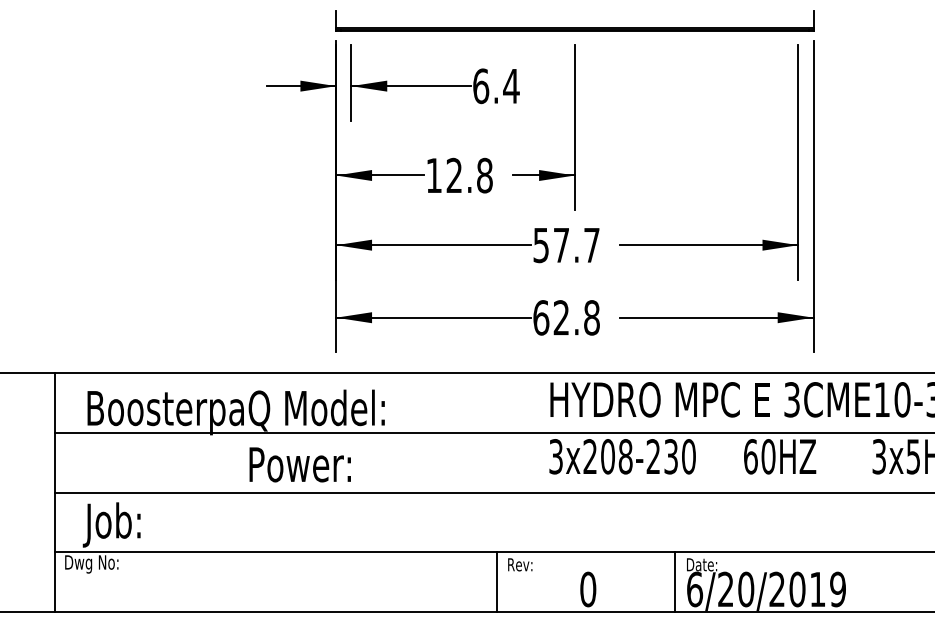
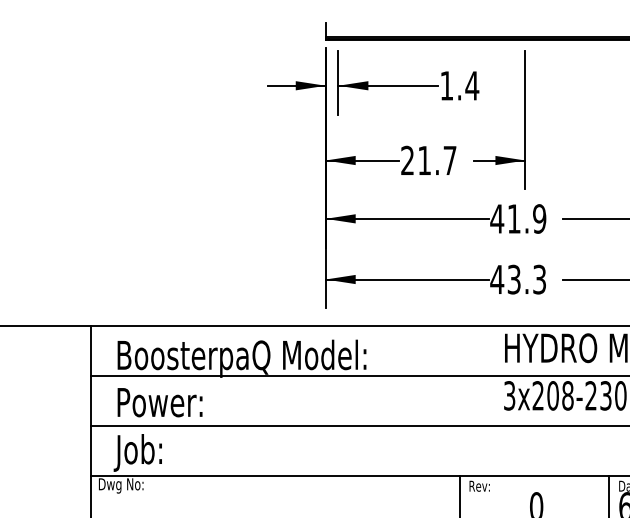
text: (481, 86) -> (447, 86), 6.4 -> 1.4
text: (459, 175) -> (428, 160), 12.8 -> 21.7
text: (565, 245) -> (517, 219), 57.7 -> 41.9
text: (565, 317) -> (517, 279), 62.8 -> 43.3
text: (299, 464) -> (159, 402), moved

